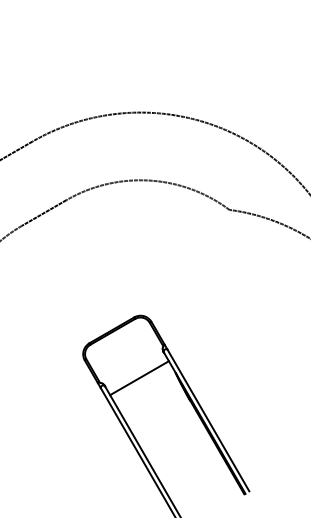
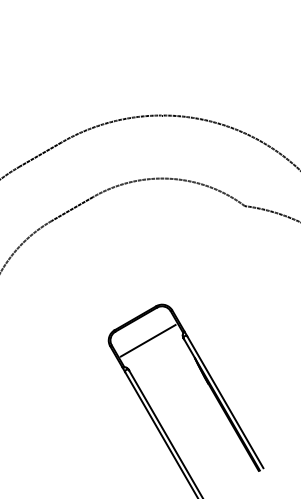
line: (138, 377) -> (147, 340), moved

